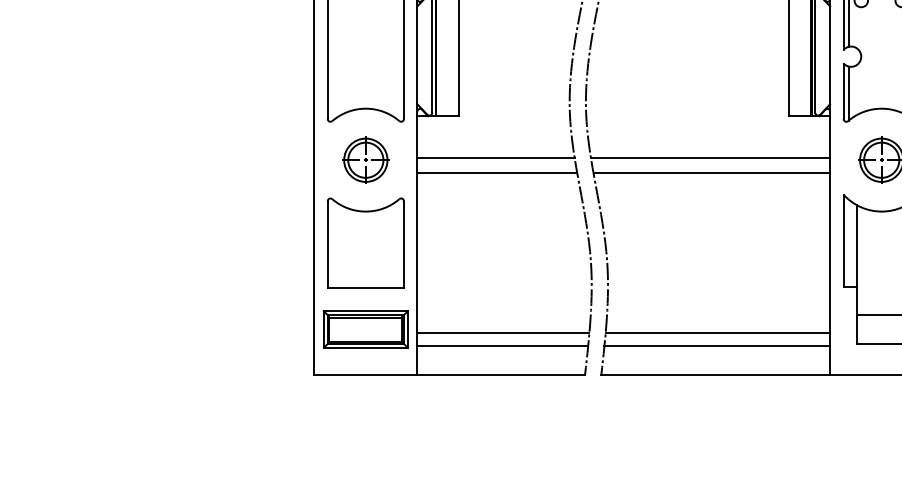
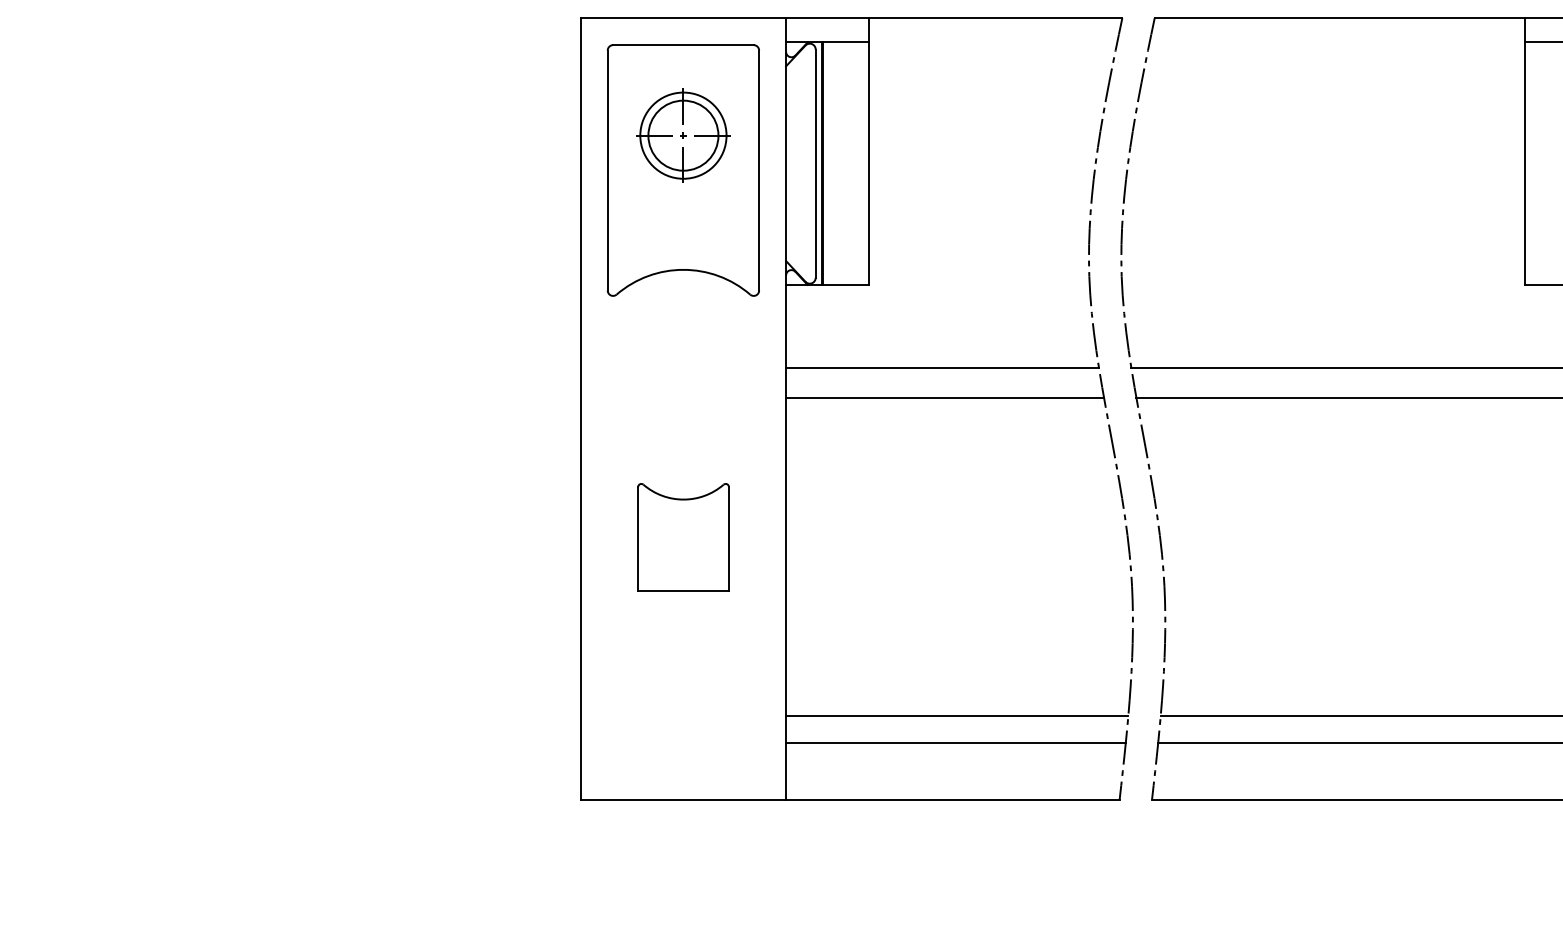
part: (365, 159) -> (682, 134), moved
part: (365, 242) -> (682, 536), size x0.6
part: (365, 329) -> (682, 709), removed

